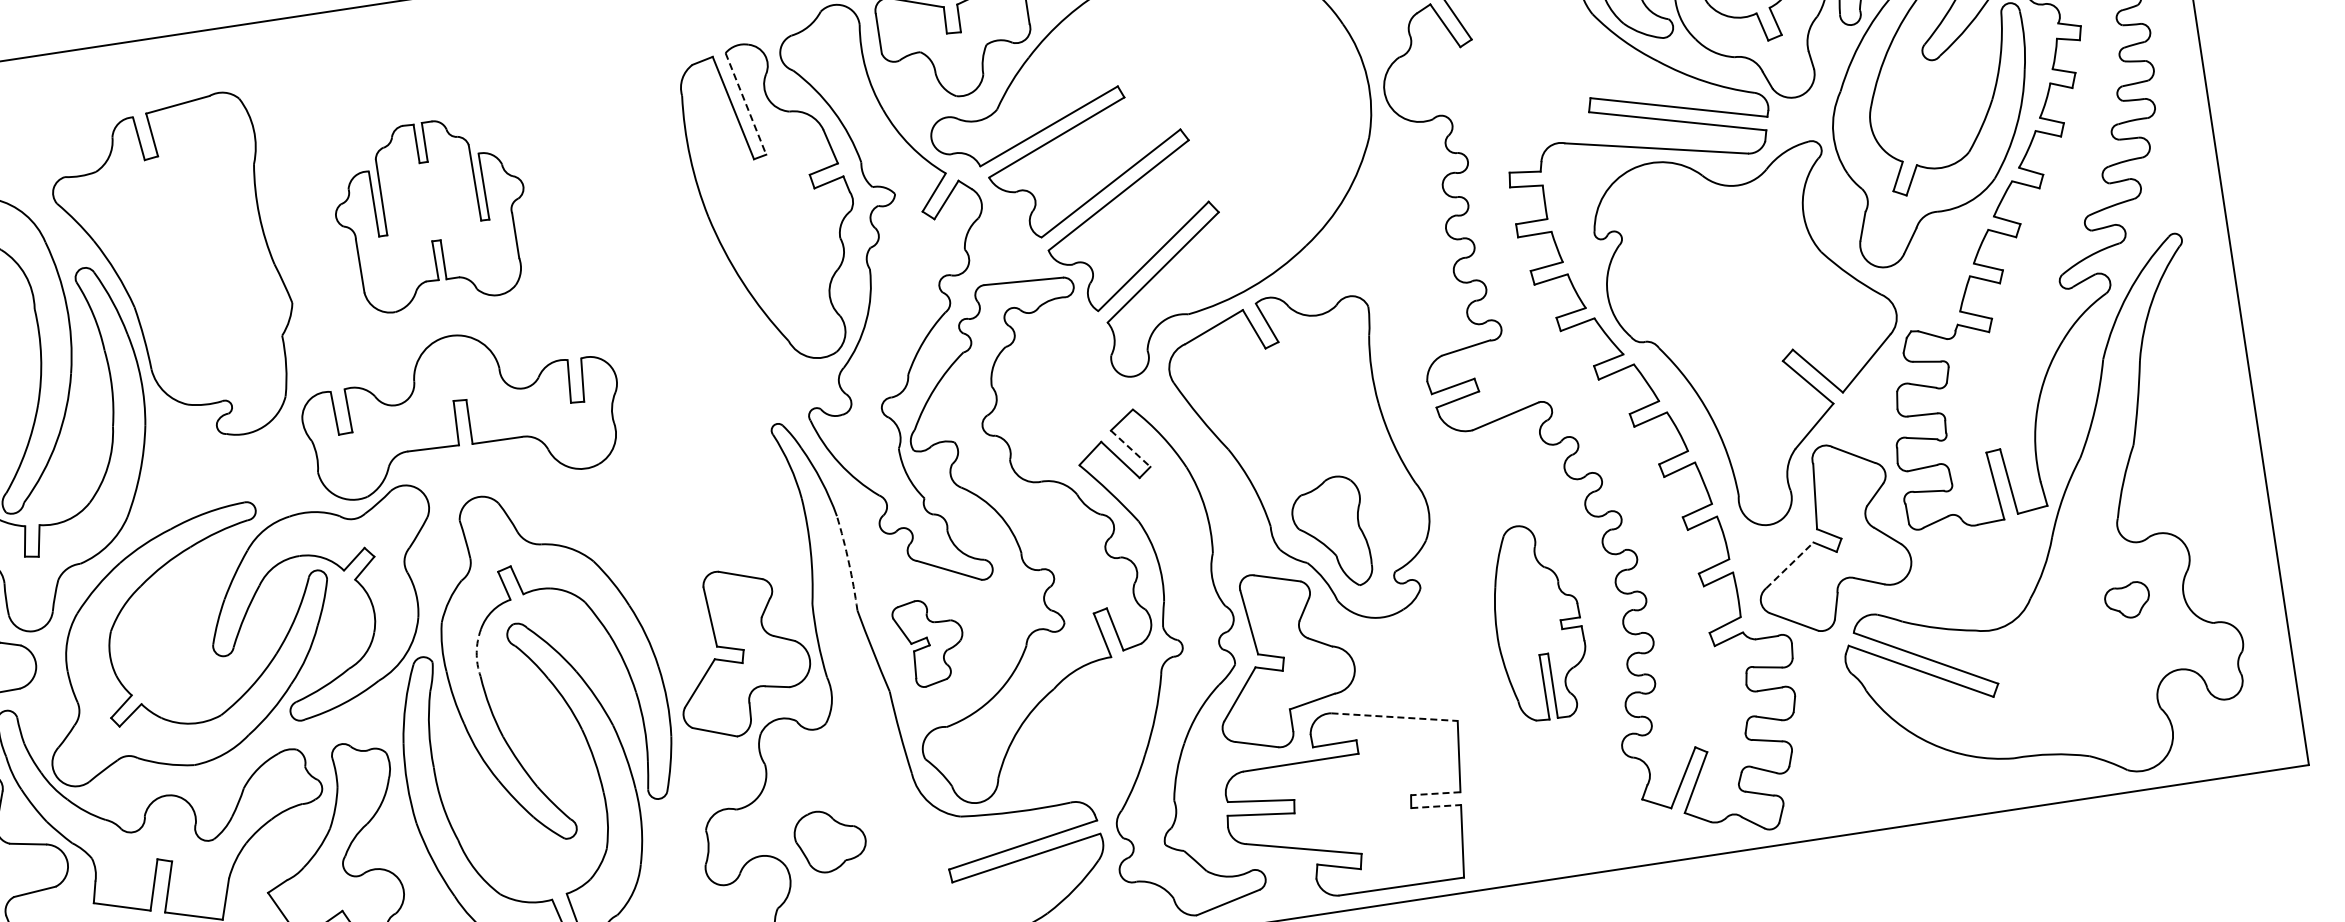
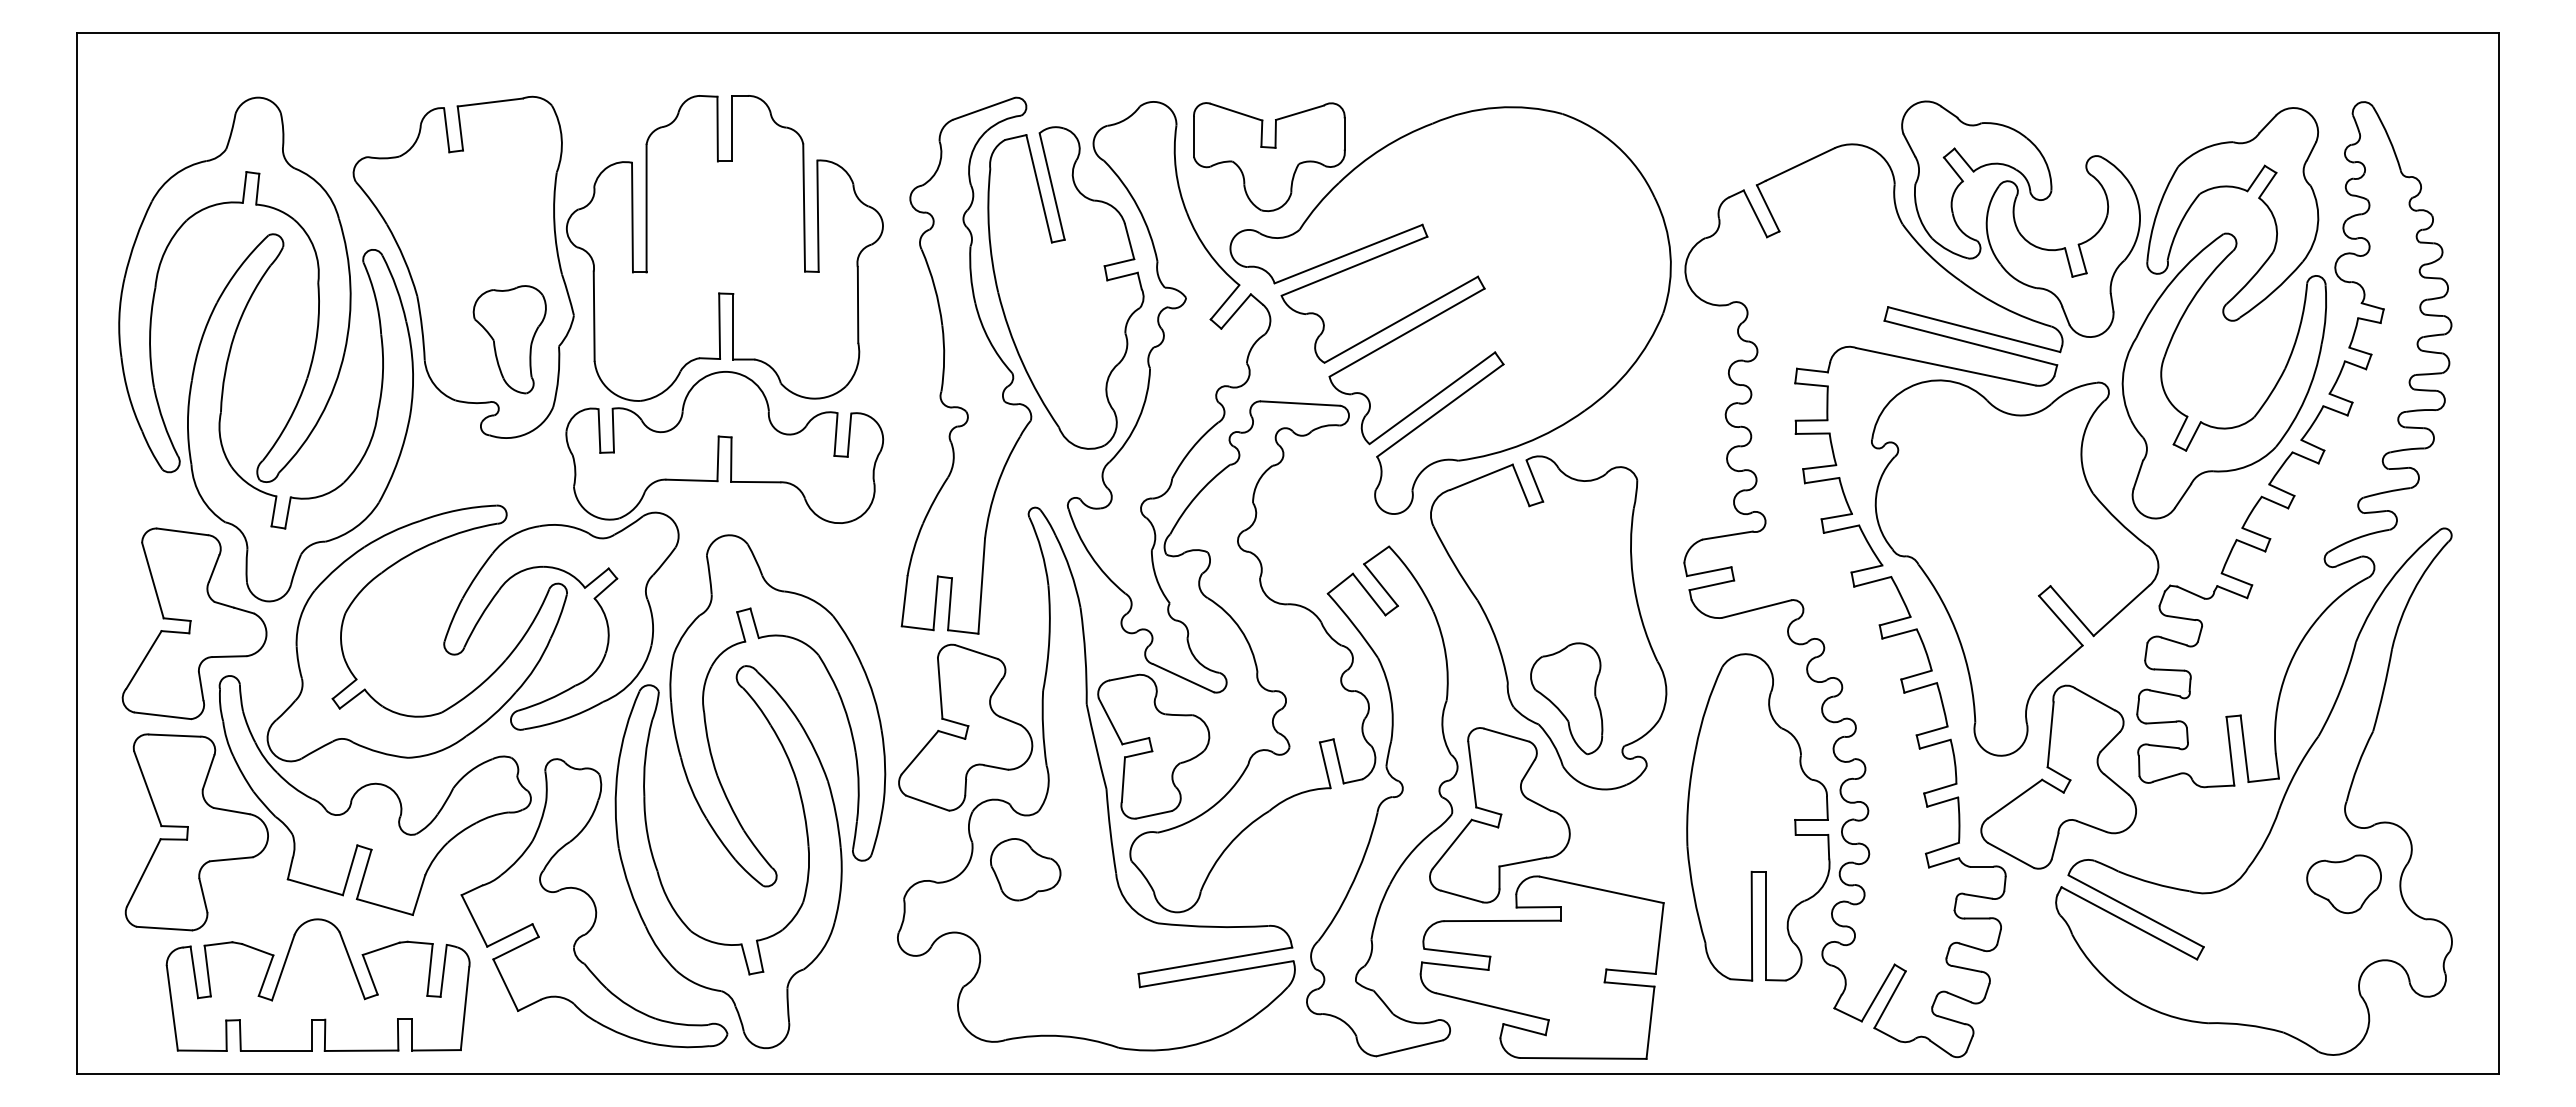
line: (746, 103) -> (1052, 186), dashed -> solid
part: (431, 214) -> (724, 248), size x1.67
part: (687, 293) -> (966, 365), added
part: (232, 336) -> (509, 339), added
line: (1131, 449) -> (1381, 585), dashed -> solid
arc: (849, 562) -> (1085, 655), dashed -> solid
line: (1790, 565) -> (2015, 799), dashed -> solid
part: (2127, 600) -> (2343, 884), size x1.67
part: (1538, 622) -> (1758, 817), size x1.67
part: (929, 642) -> (1153, 746), size x1.67
arc: (476, 652) -> (703, 688), dashed -> solid
line: (1395, 716) -> (1602, 889), dashed -> solid
line: (1436, 793) -> (1631, 971), dashed -> solid
line: (1436, 806) -> (1629, 984), dashed -> solid
part: (830, 840) -> (1025, 869), moved

